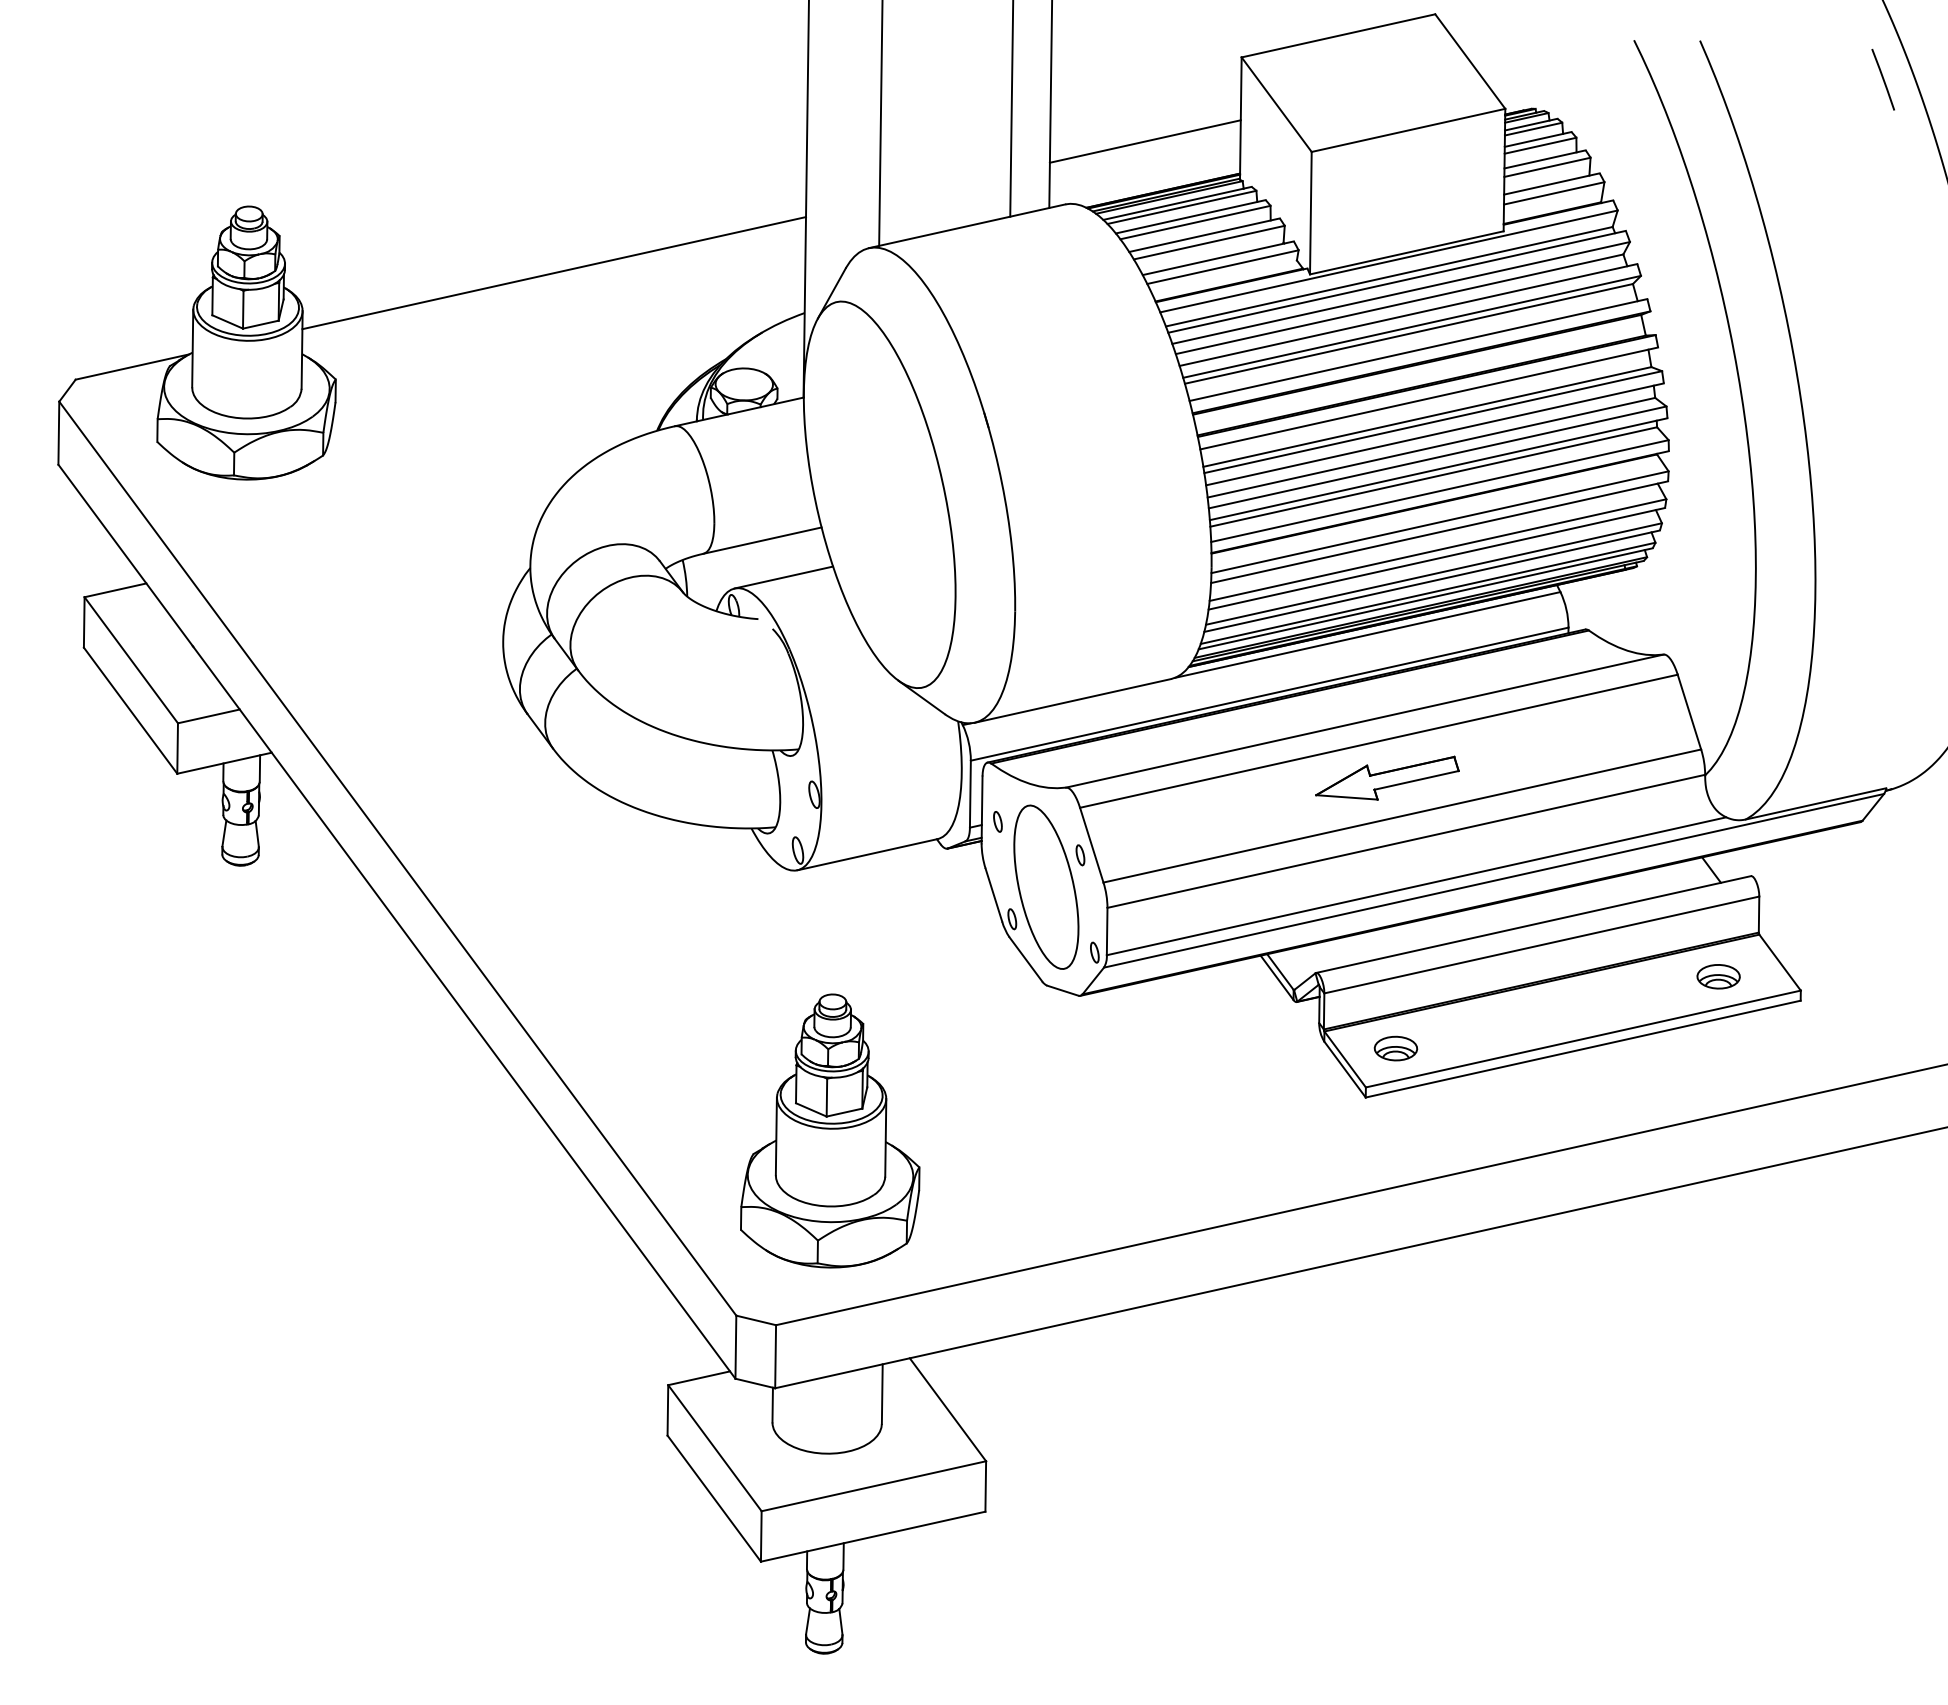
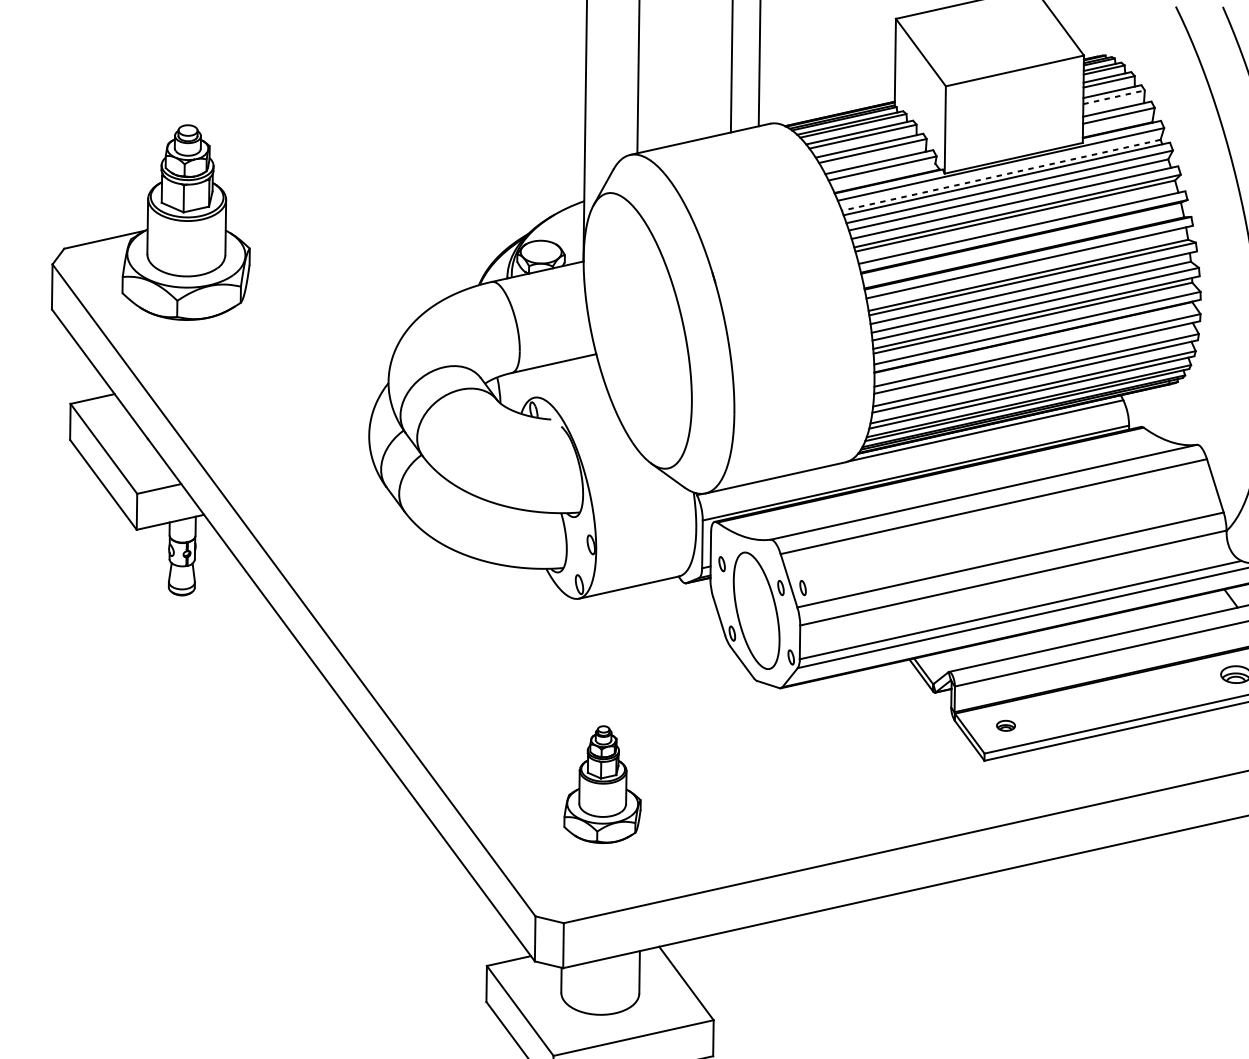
line: (1144, 141) -> (826, 78), removed
line: (1547, 167) -> (1114, 97), solid -> dashed
line: (554, 273) -> (405, 173), removed
line: (1389, 276) -> (1001, 175), solid -> dashed
line: (783, 577) -> (569, 389), removed
part: (1387, 777) -> (999, 532), removed
part: (1111, 855) -> (803, 588), added
part: (1395, 1048) -> (1005, 725), size x0.6
part: (830, 1130) -> (602, 784), size x0.6

